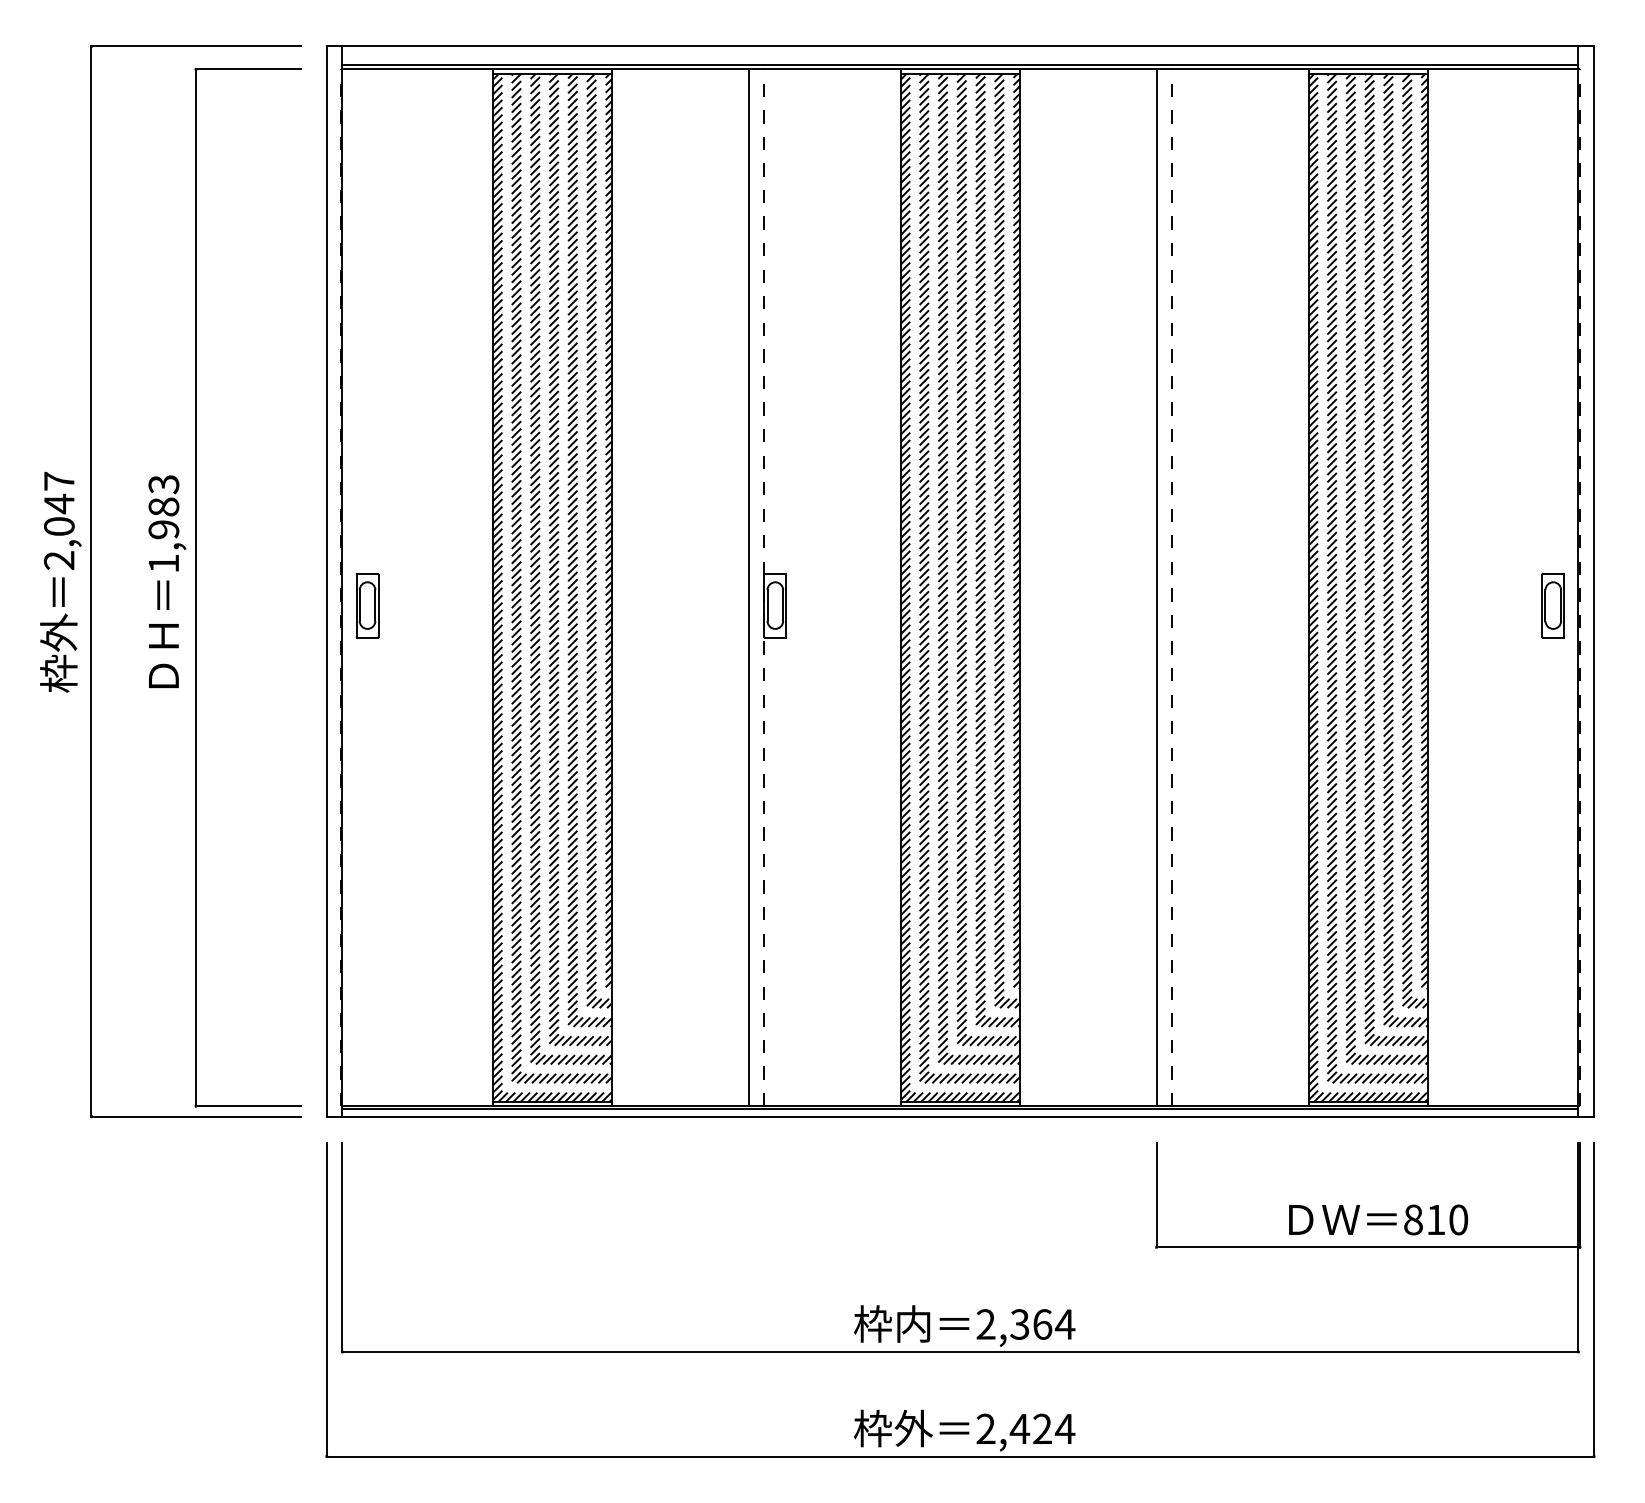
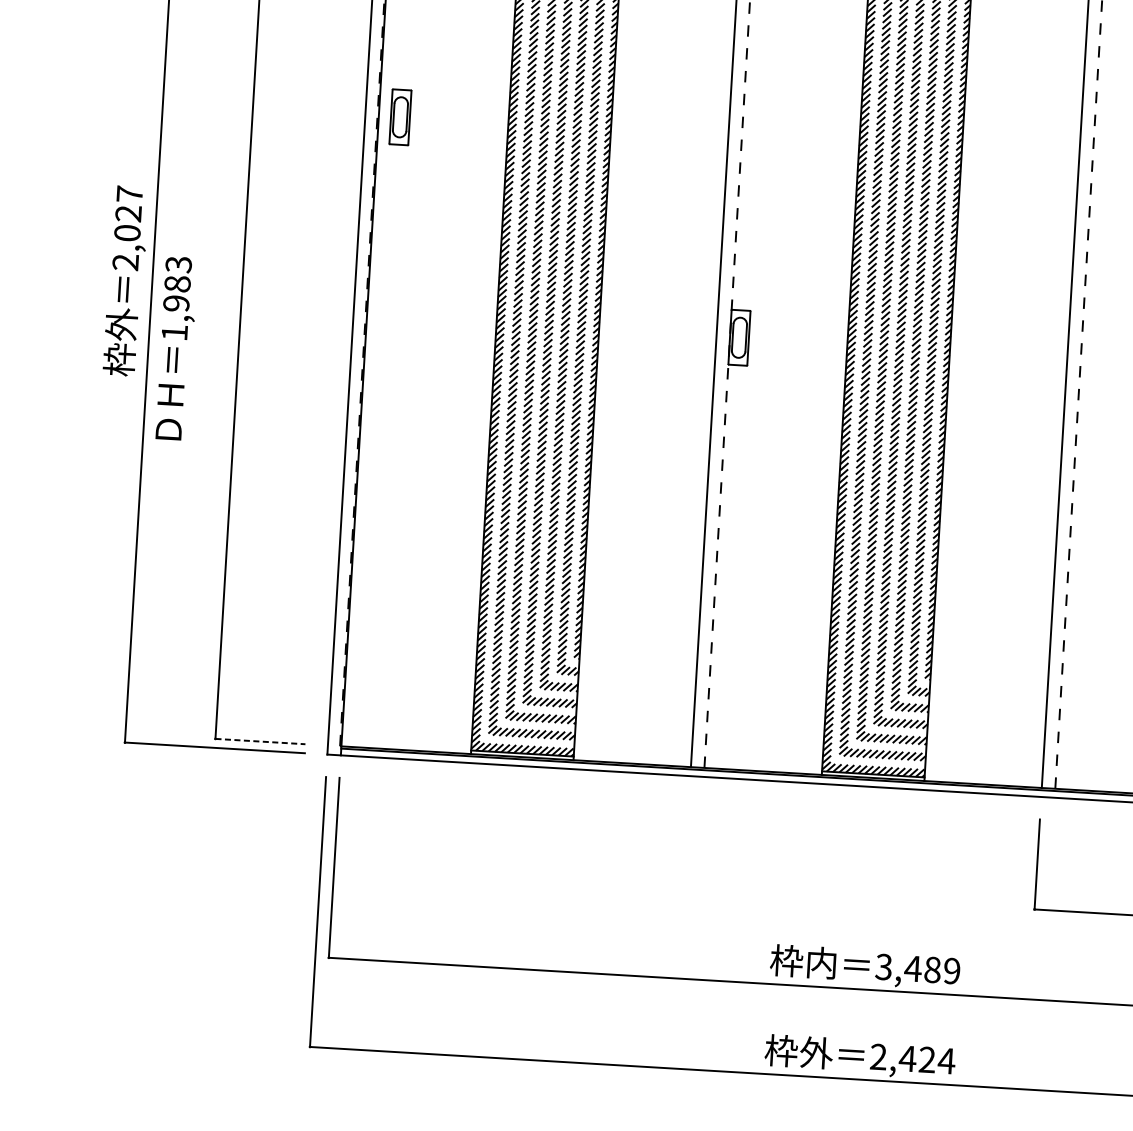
text: (59, 503) -> (128, 213), 2,047 -> 2,027
text: (167, 581) -> (176, 348), moved
part: (367, 605) -> (400, 117), moved
line: (248, 1106) -> (260, 741), solid -> dashed
text: (1025, 1324) -> (917, 969), 2,364 -> 3,489

